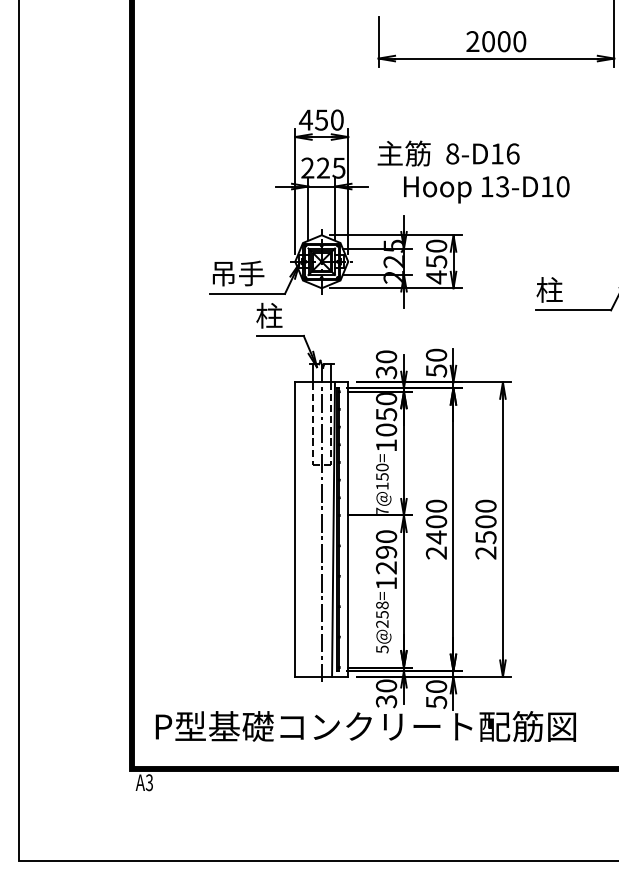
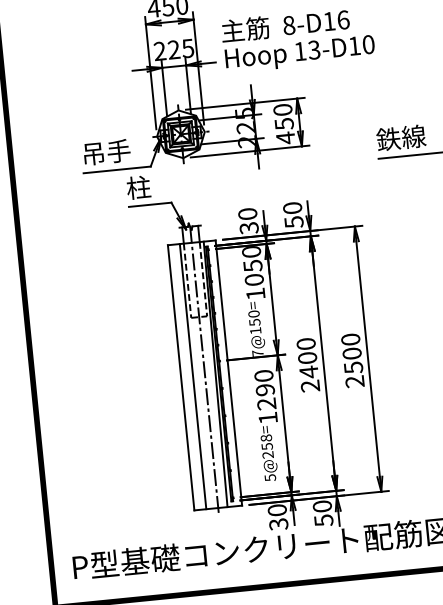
text: (486, 189) -> (299, 54), moved
text: (563, 289) -> (401, 137), 柱 -> 鉄線
line: (308, 529) -> (193, 376), added

